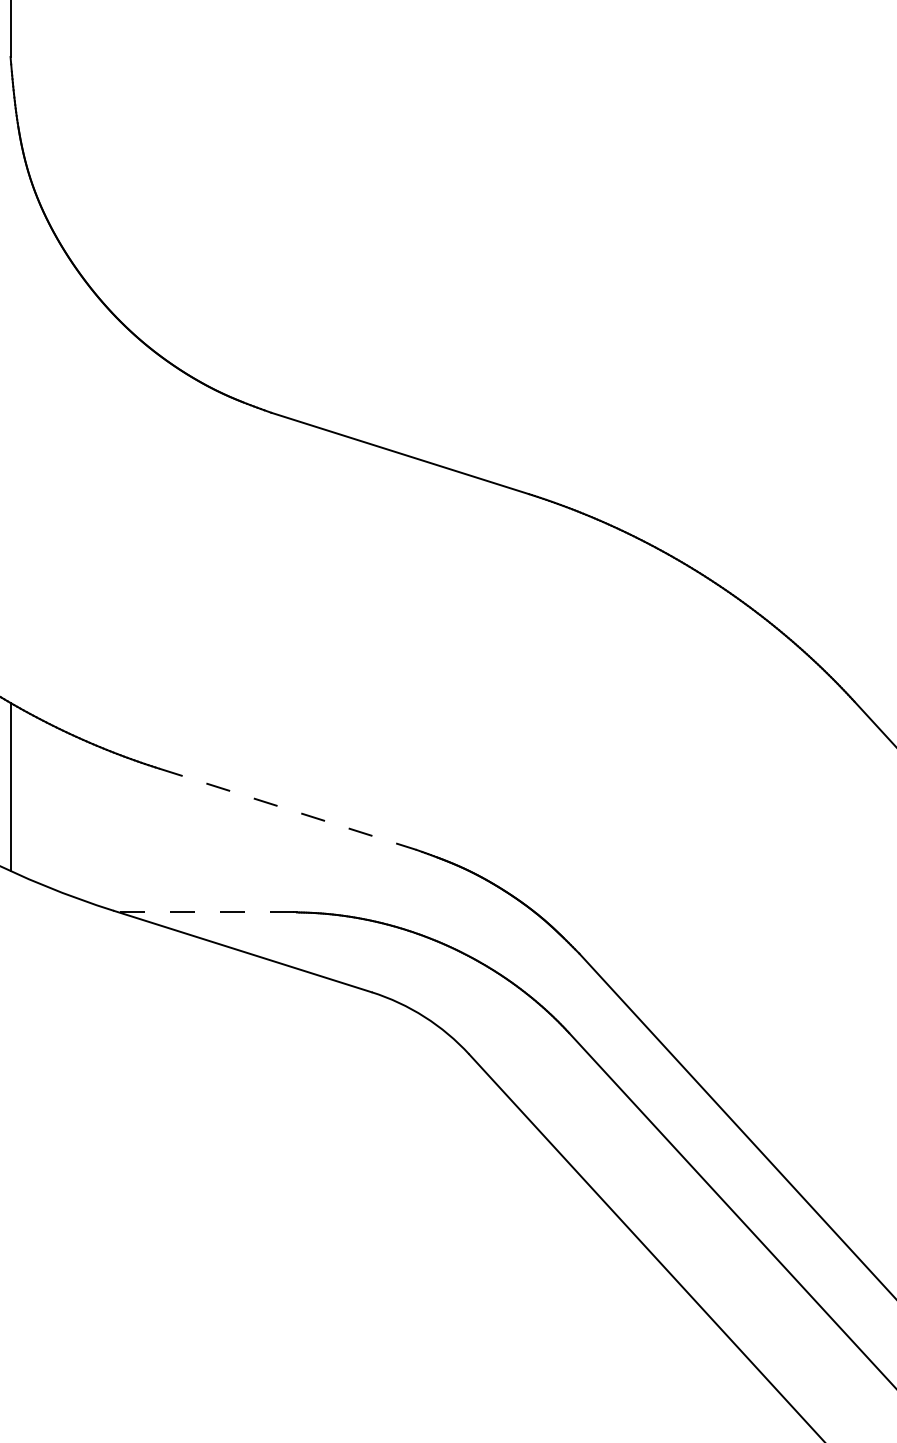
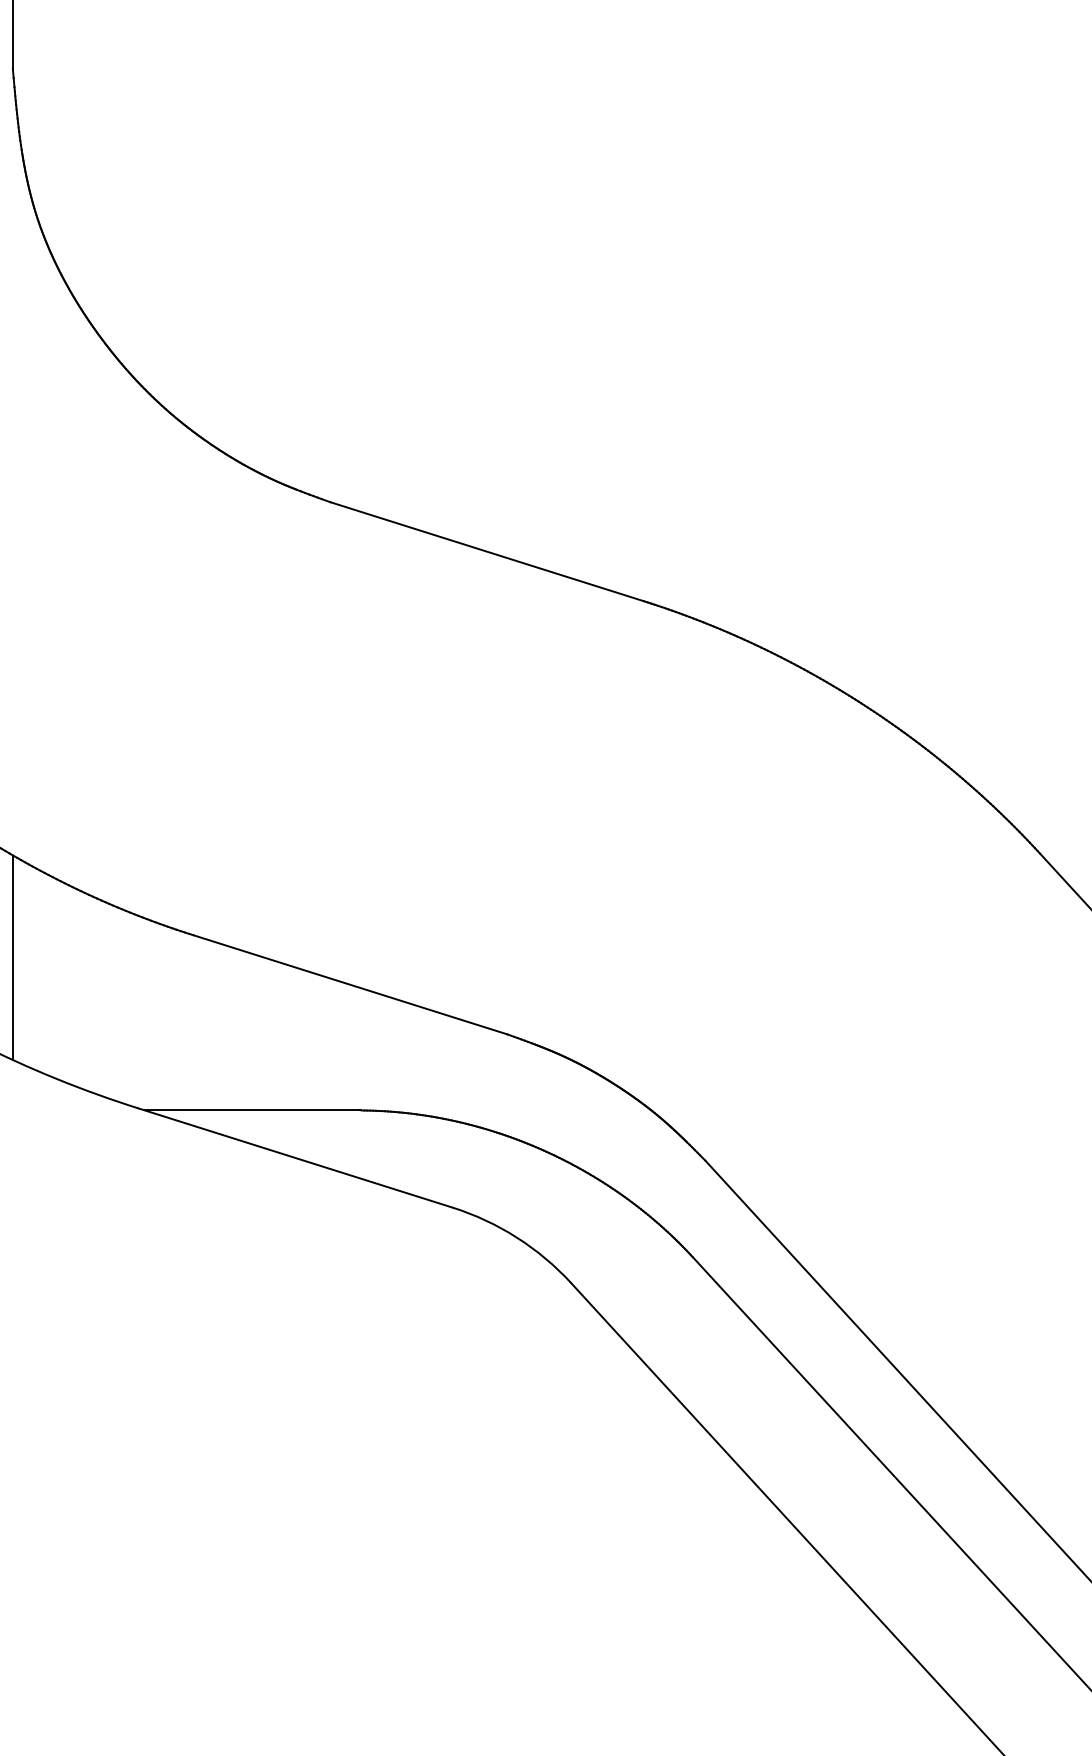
line: (287, 808) -> (350, 984), dashed -> solid
line: (206, 912) -> (251, 1110), dashed -> solid

